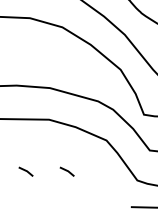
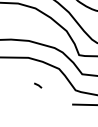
line: (26, 171) -> (16, 85), removed

